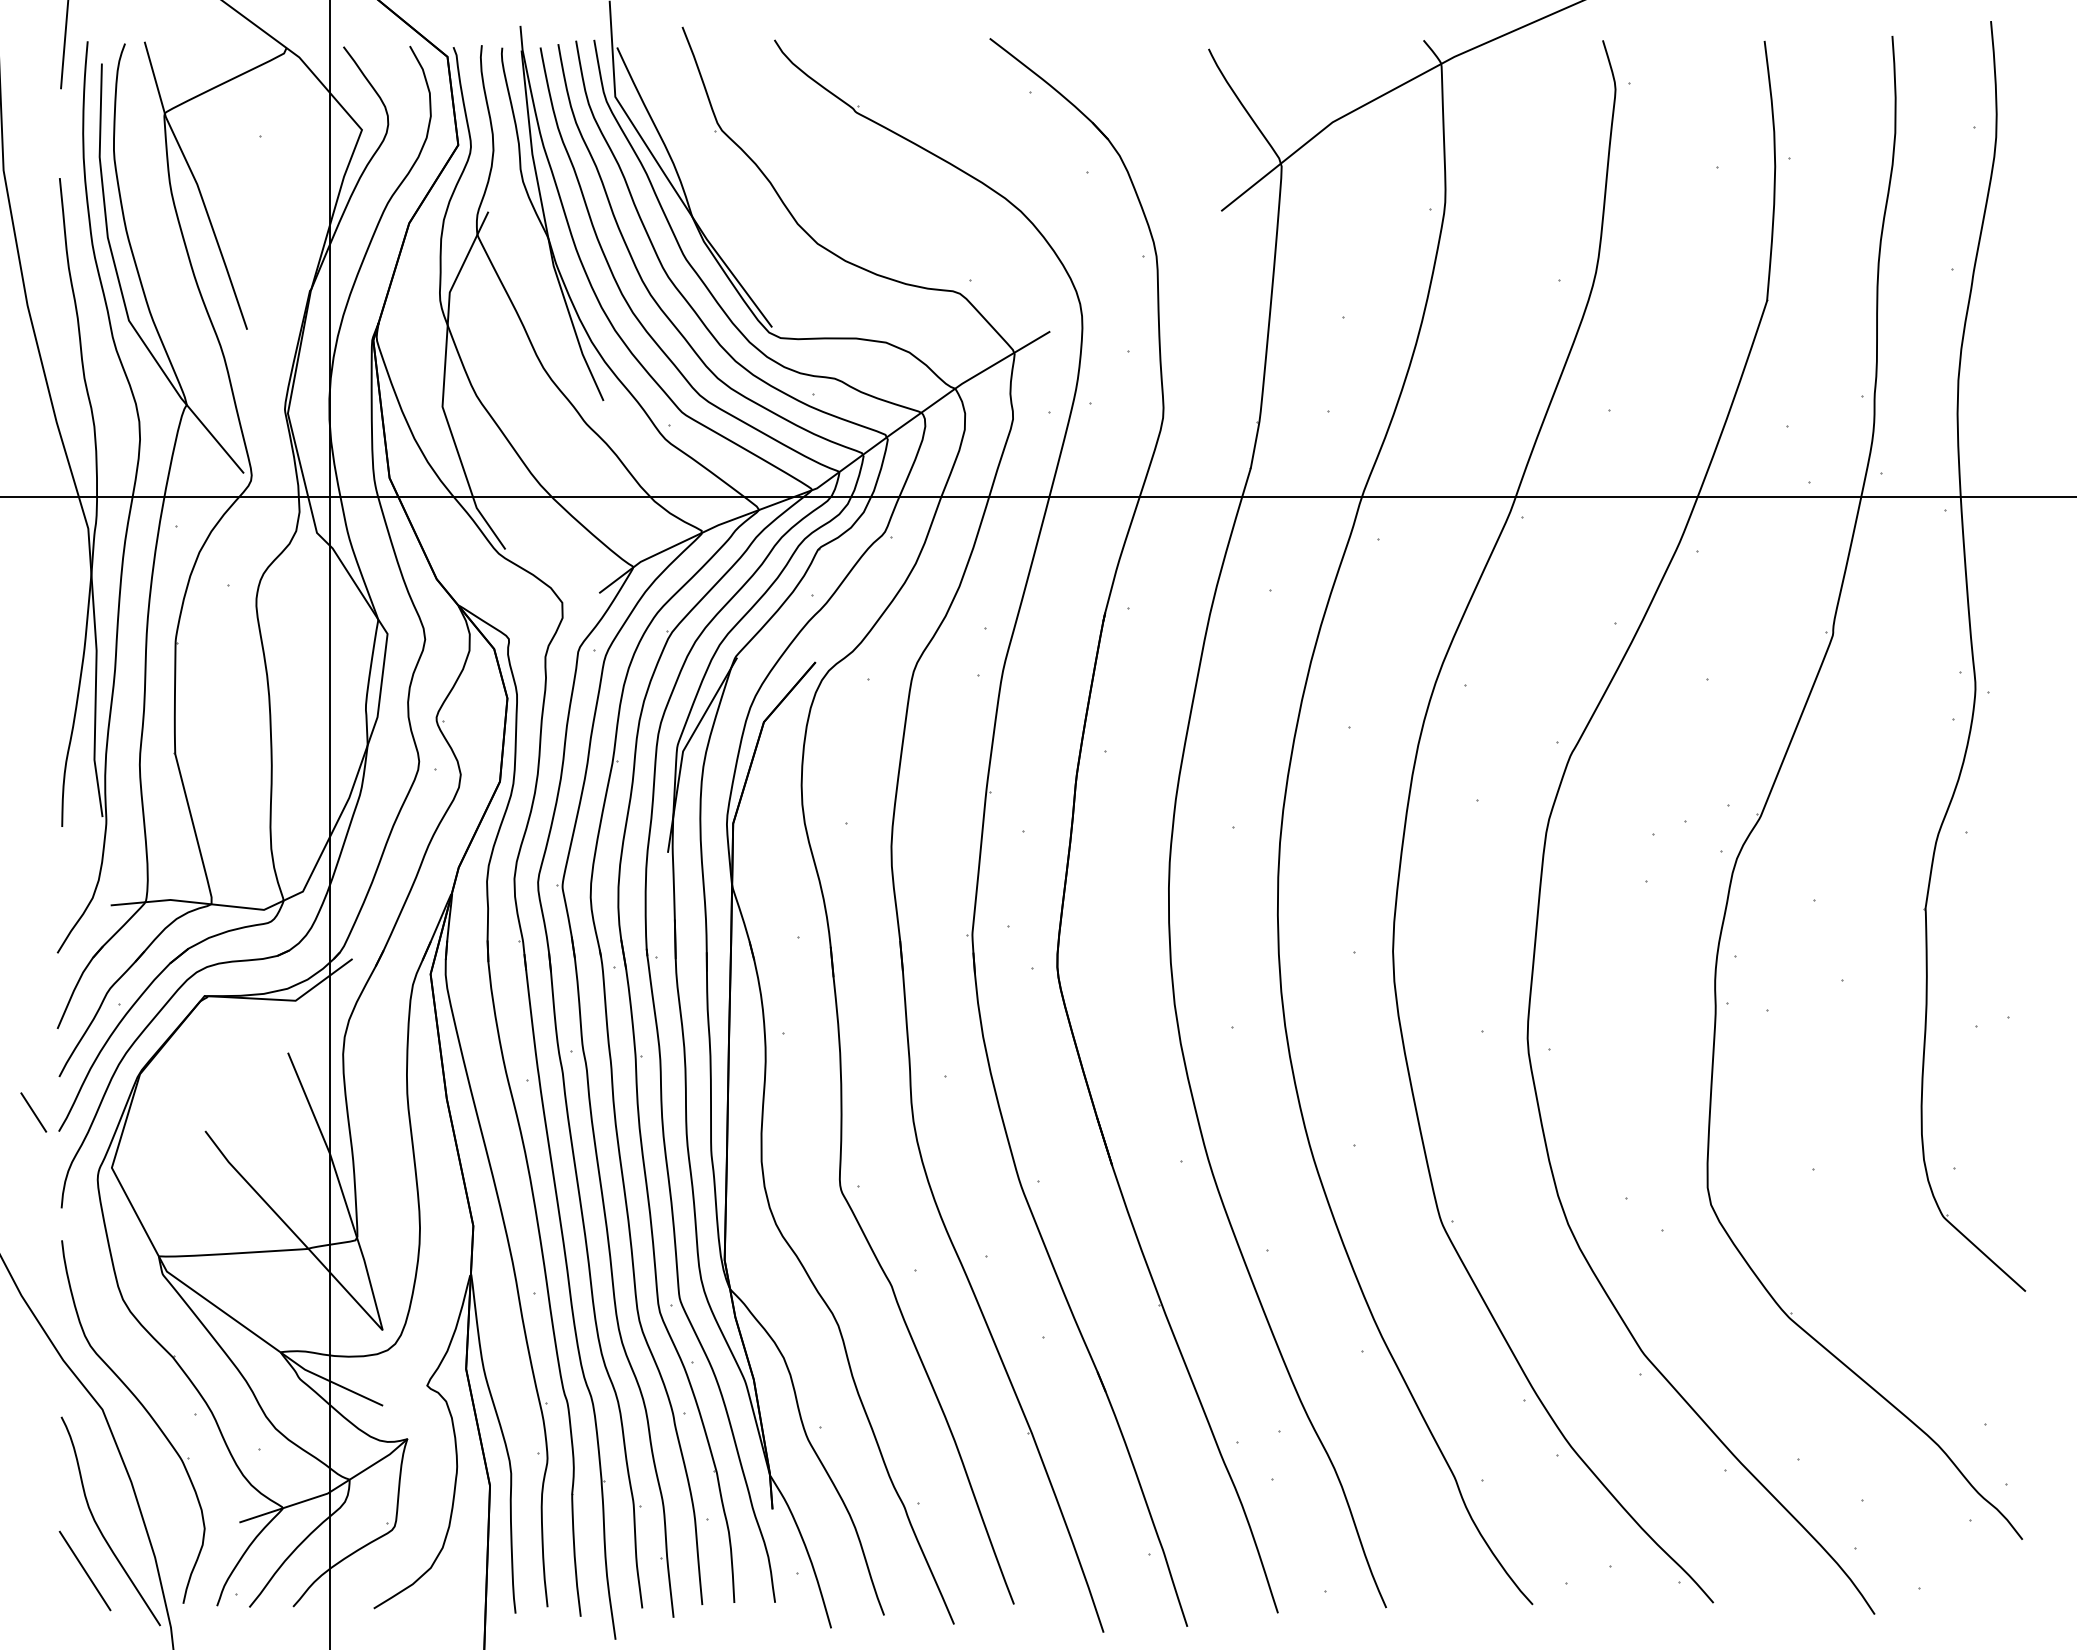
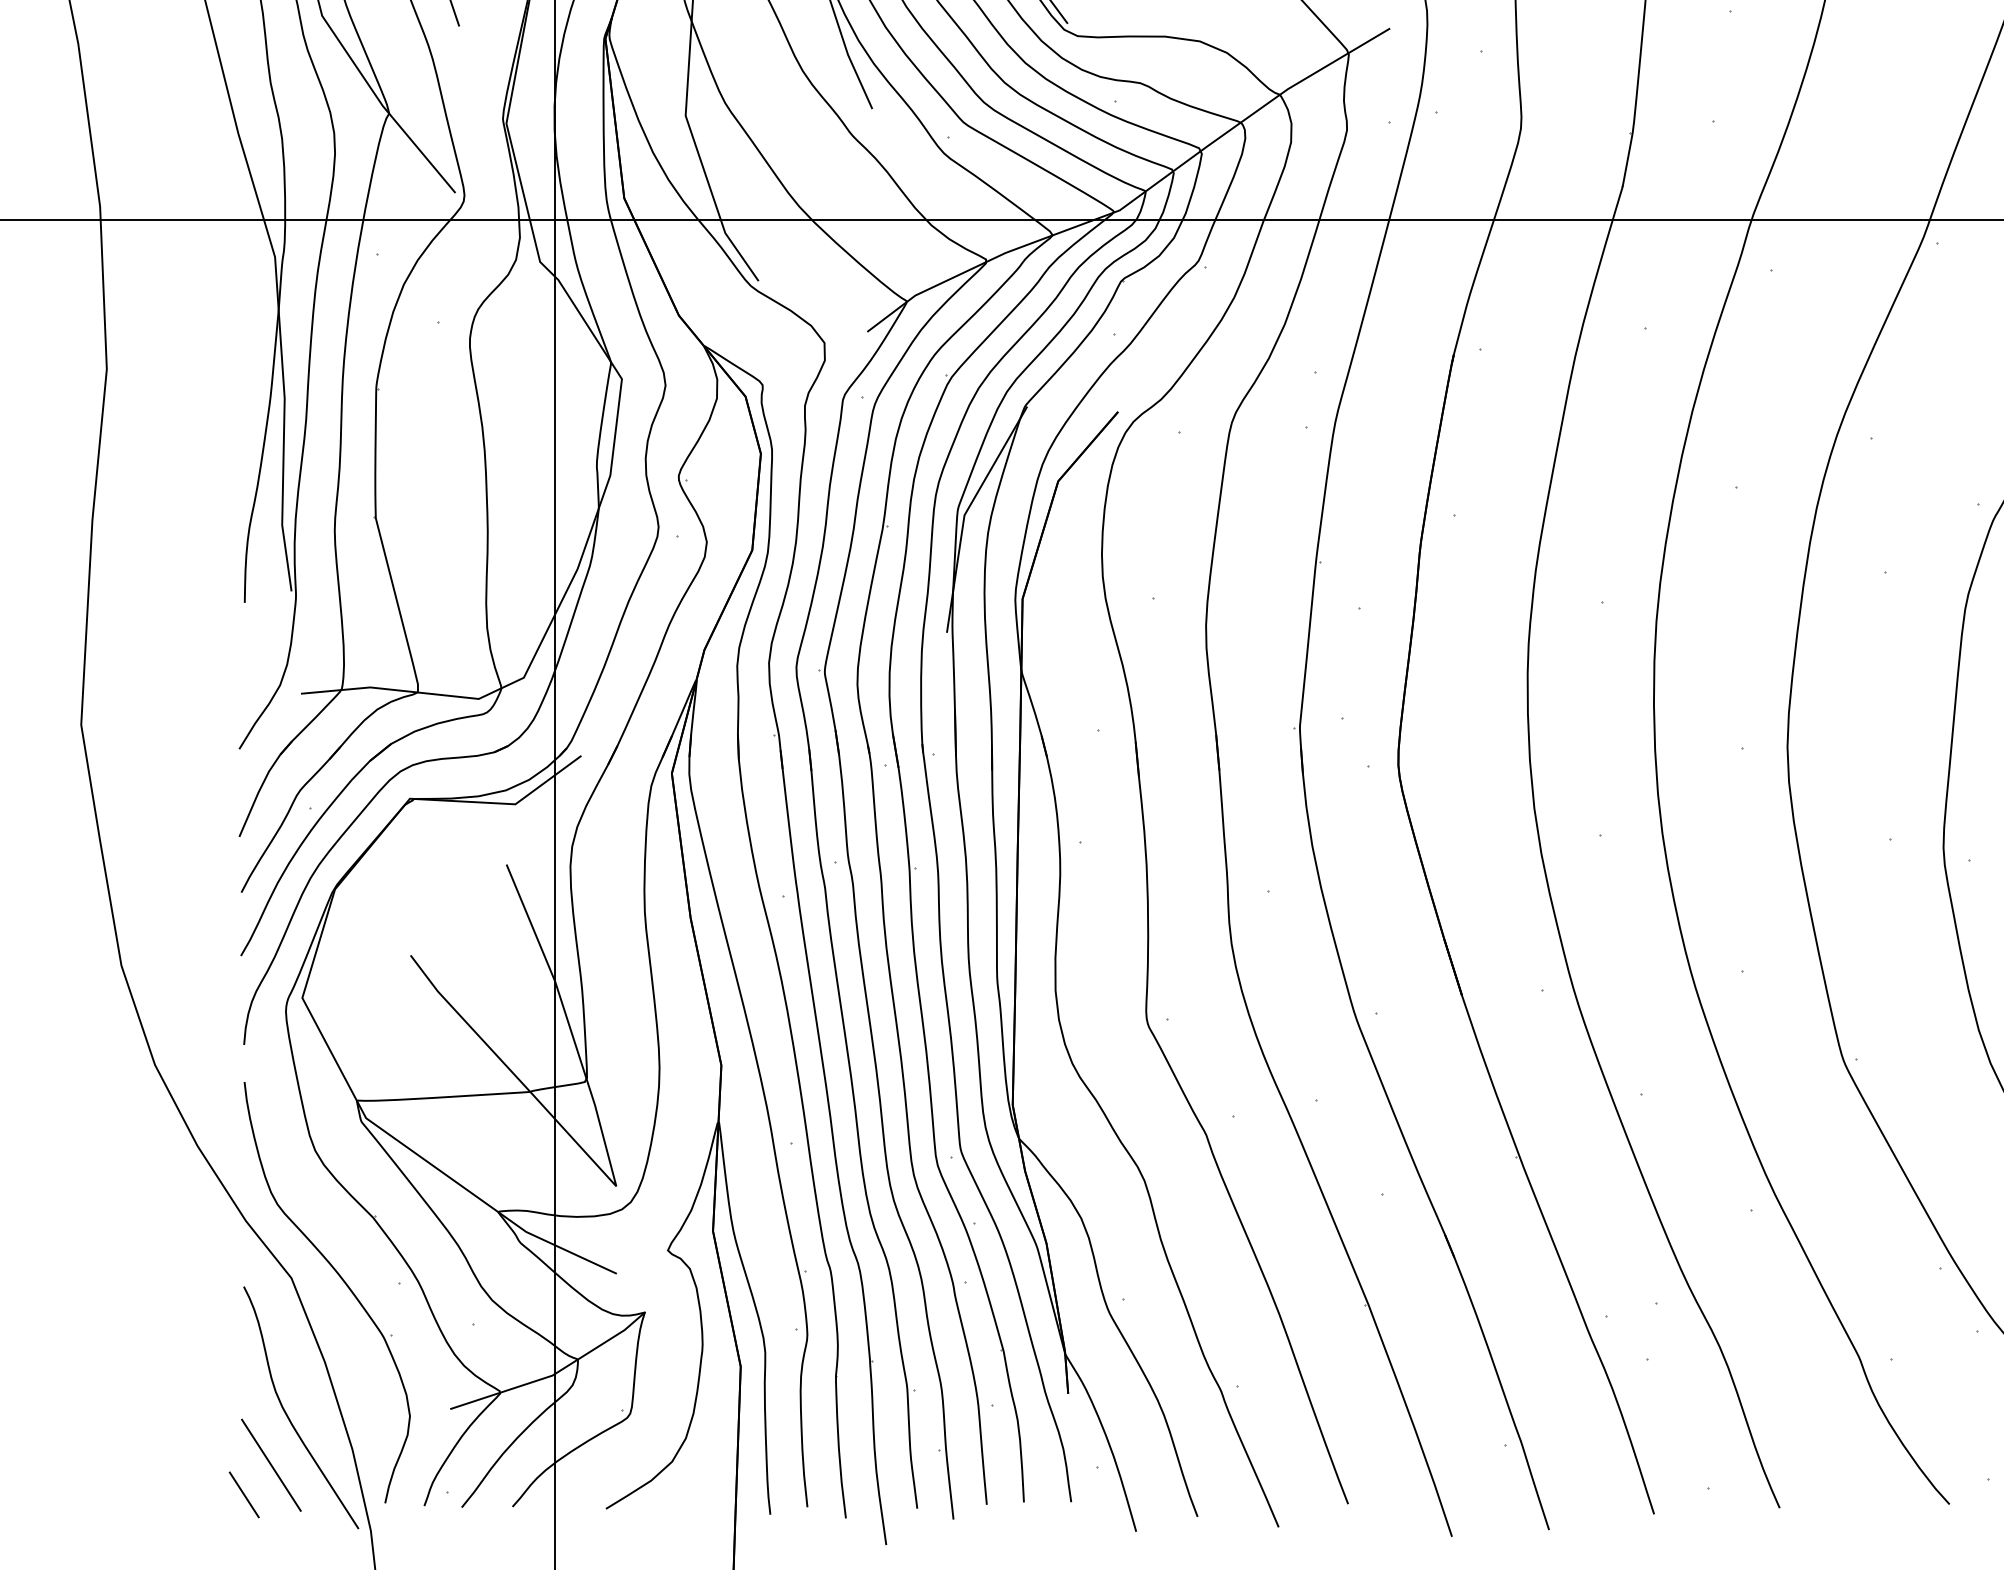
line: (33, 1112) -> (243, 1494), moved

